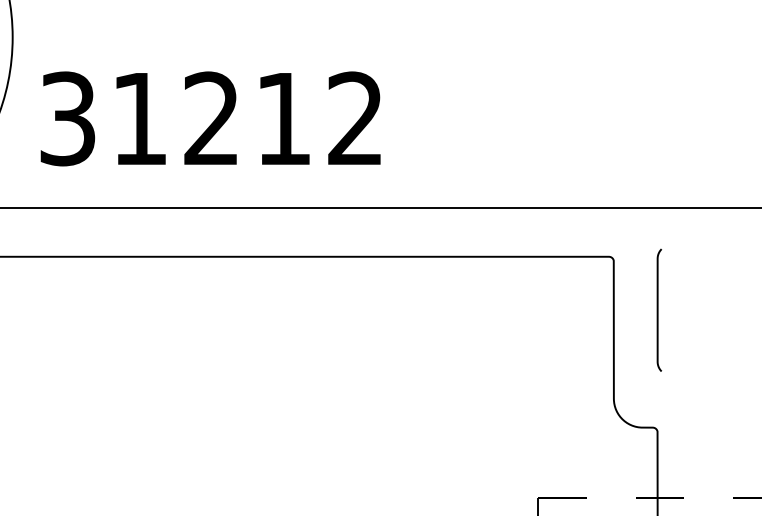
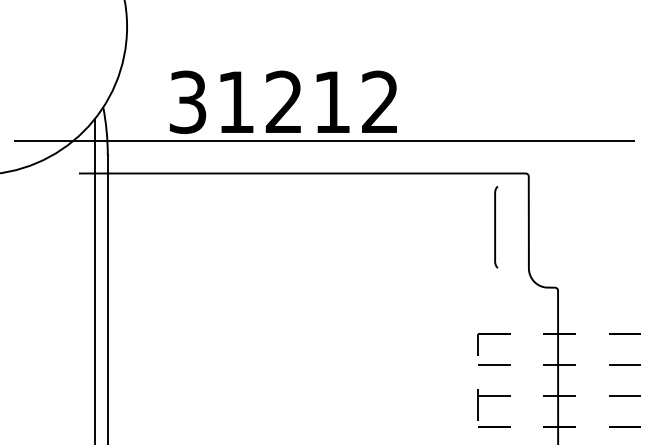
text: (210, 119) -> (283, 102), moved
curve: (658, 310) -> (495, 227), moved

